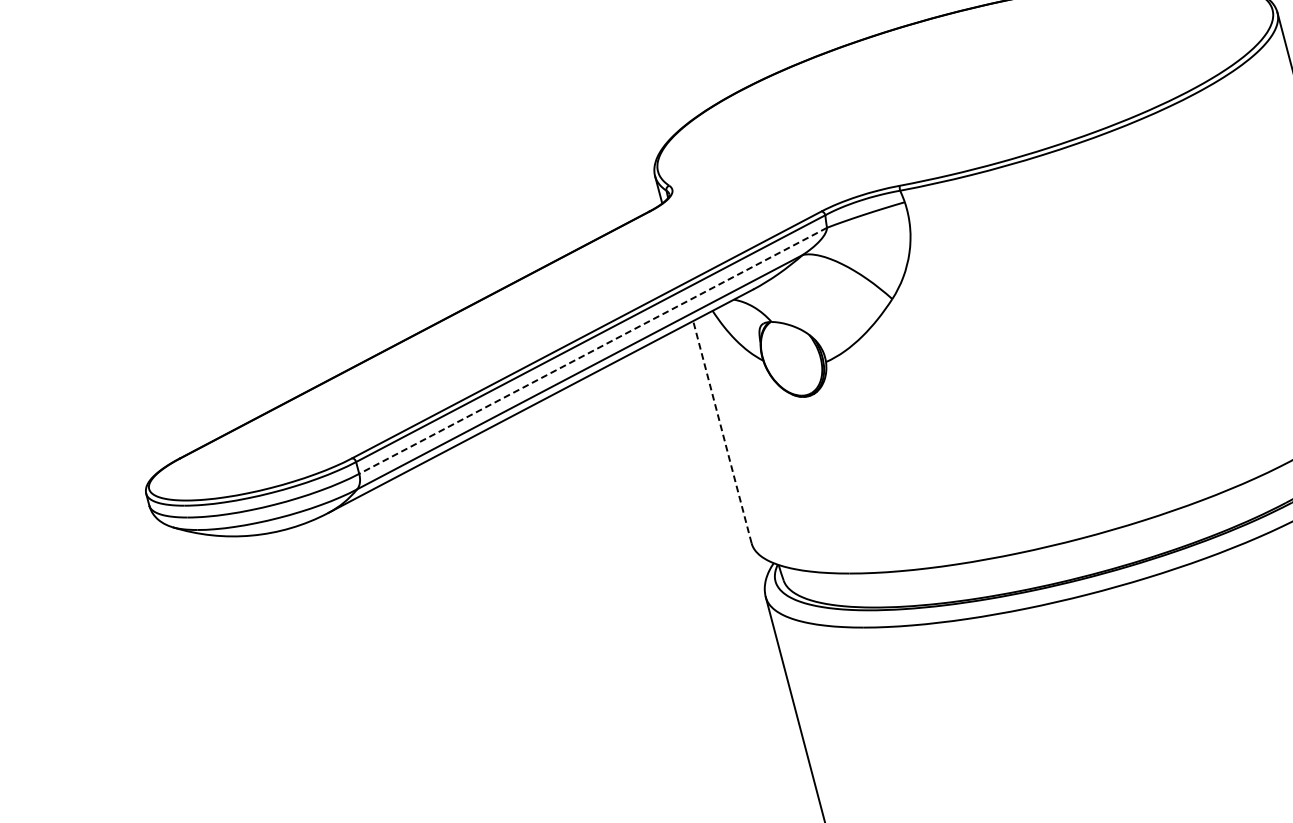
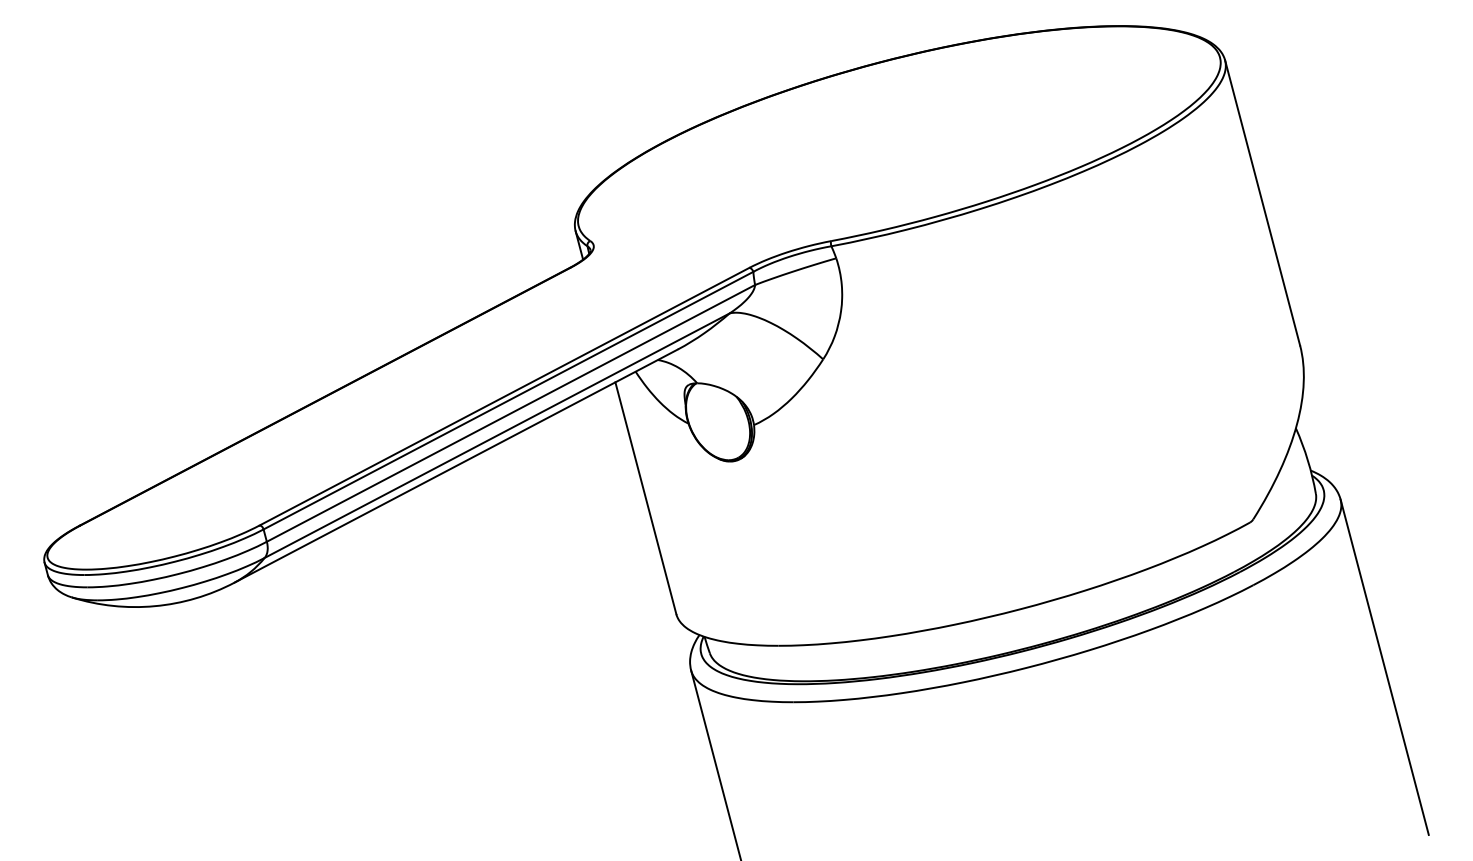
line: (592, 350) -> (510, 413), dashed -> solid
line: (722, 432) -> (645, 498), dashed -> solid

